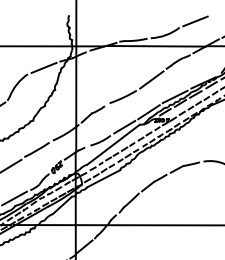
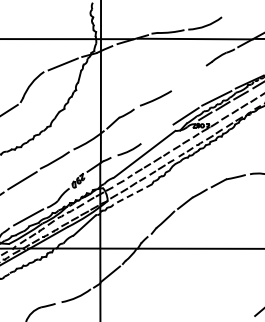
line: (195, 21) -> (240, 9), removed
line: (151, 79) -> (189, 78), removed
line: (124, 126) -> (157, 133), removed
line: (103, 178) -> (132, 194), solid -> dashed

